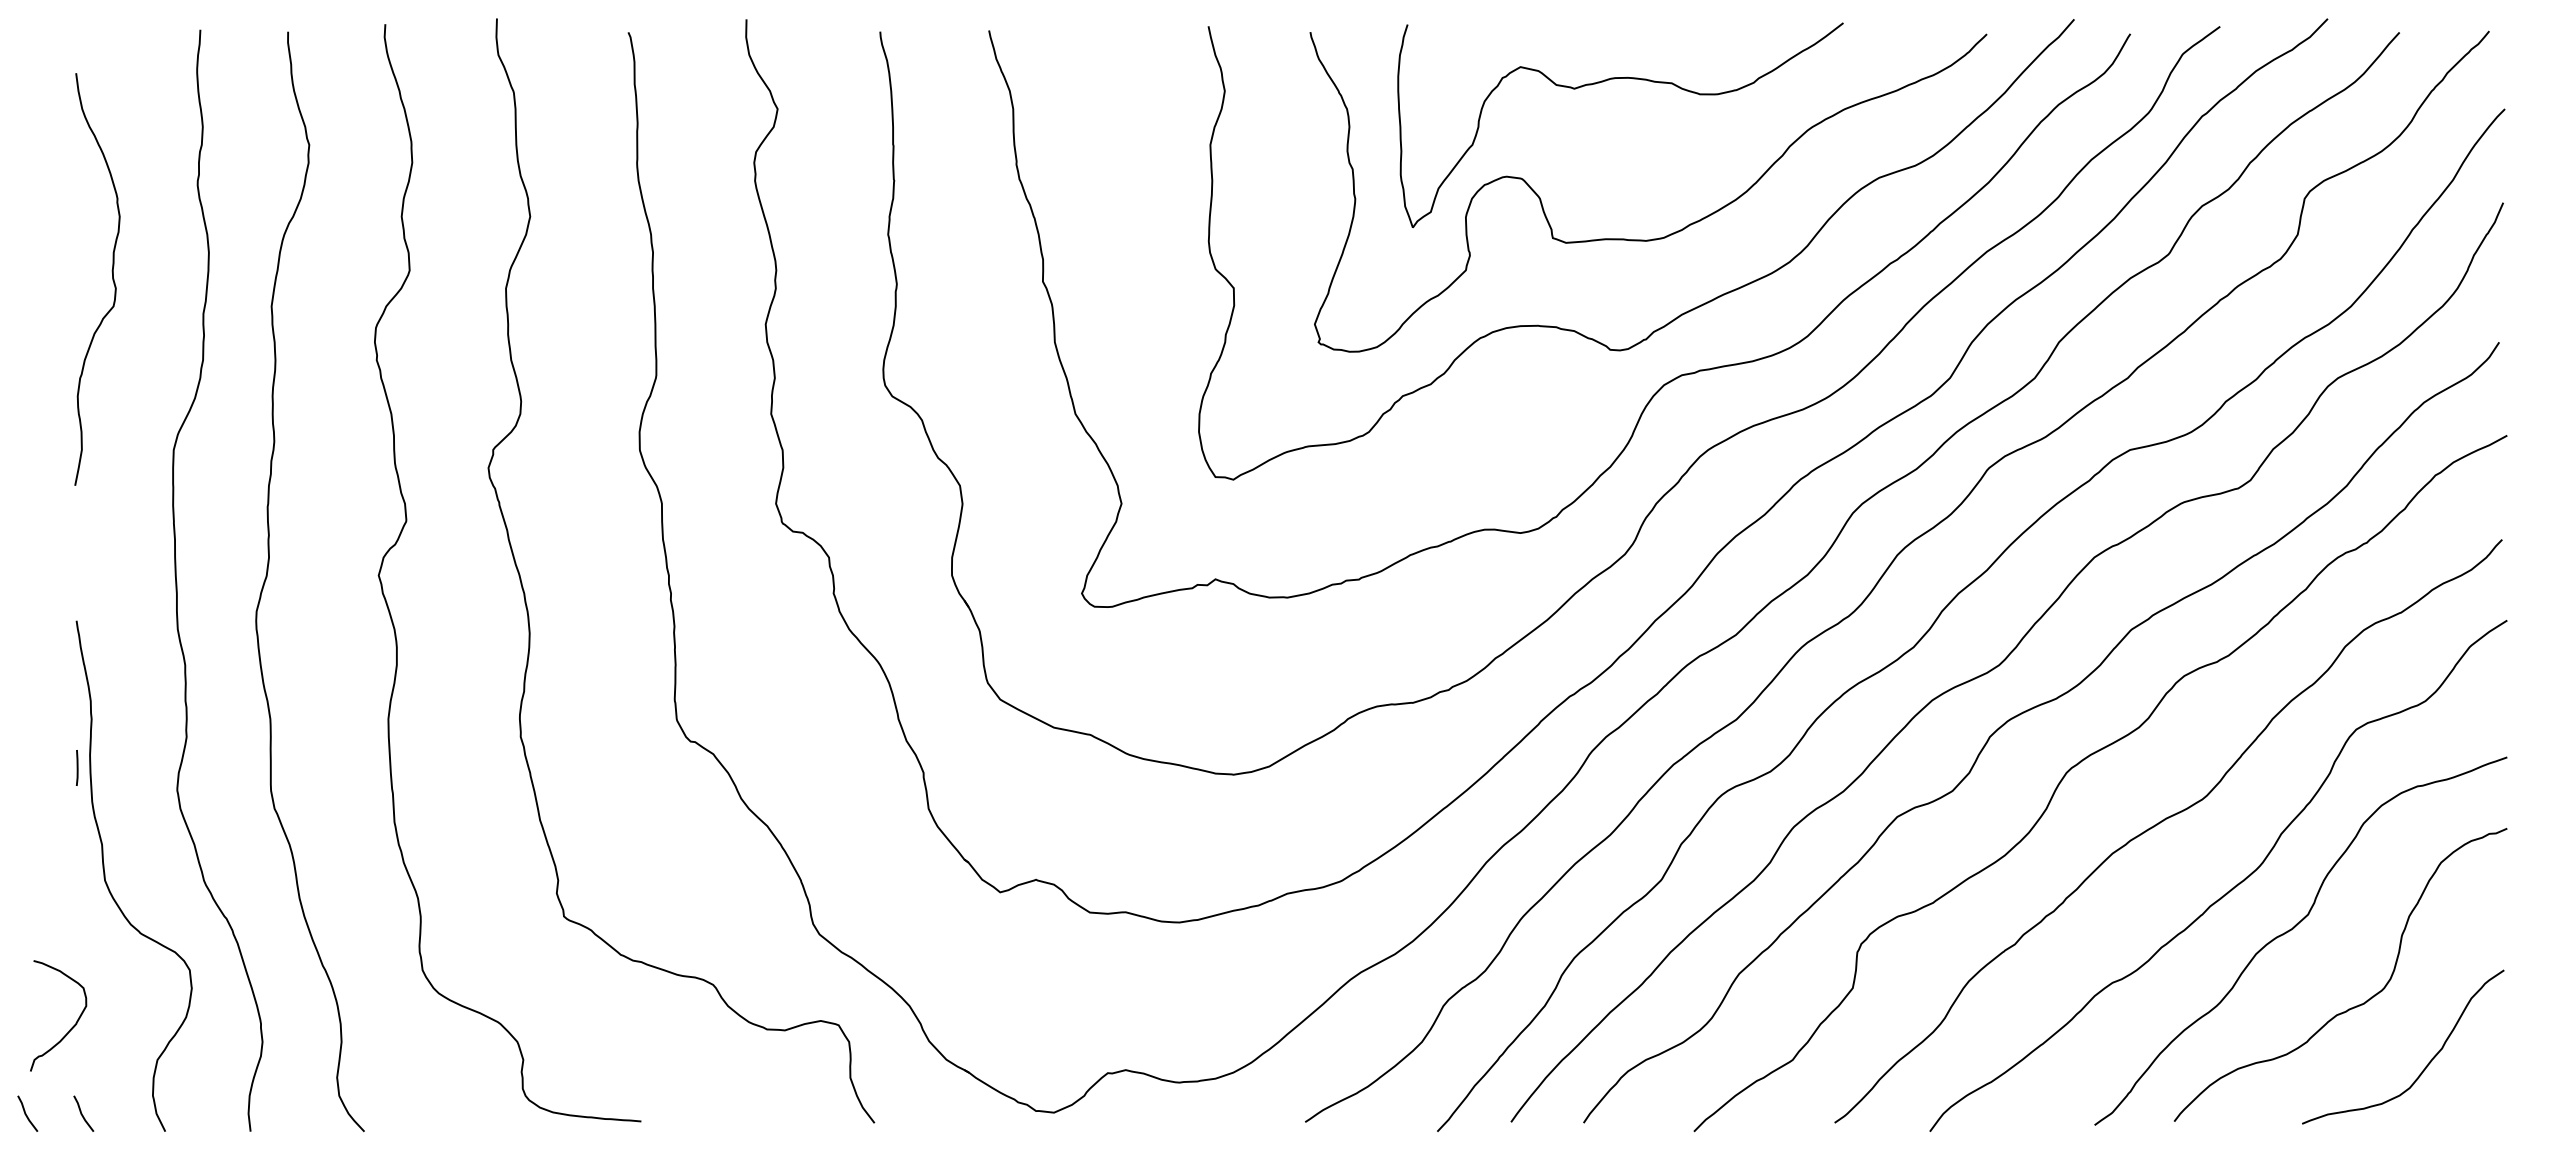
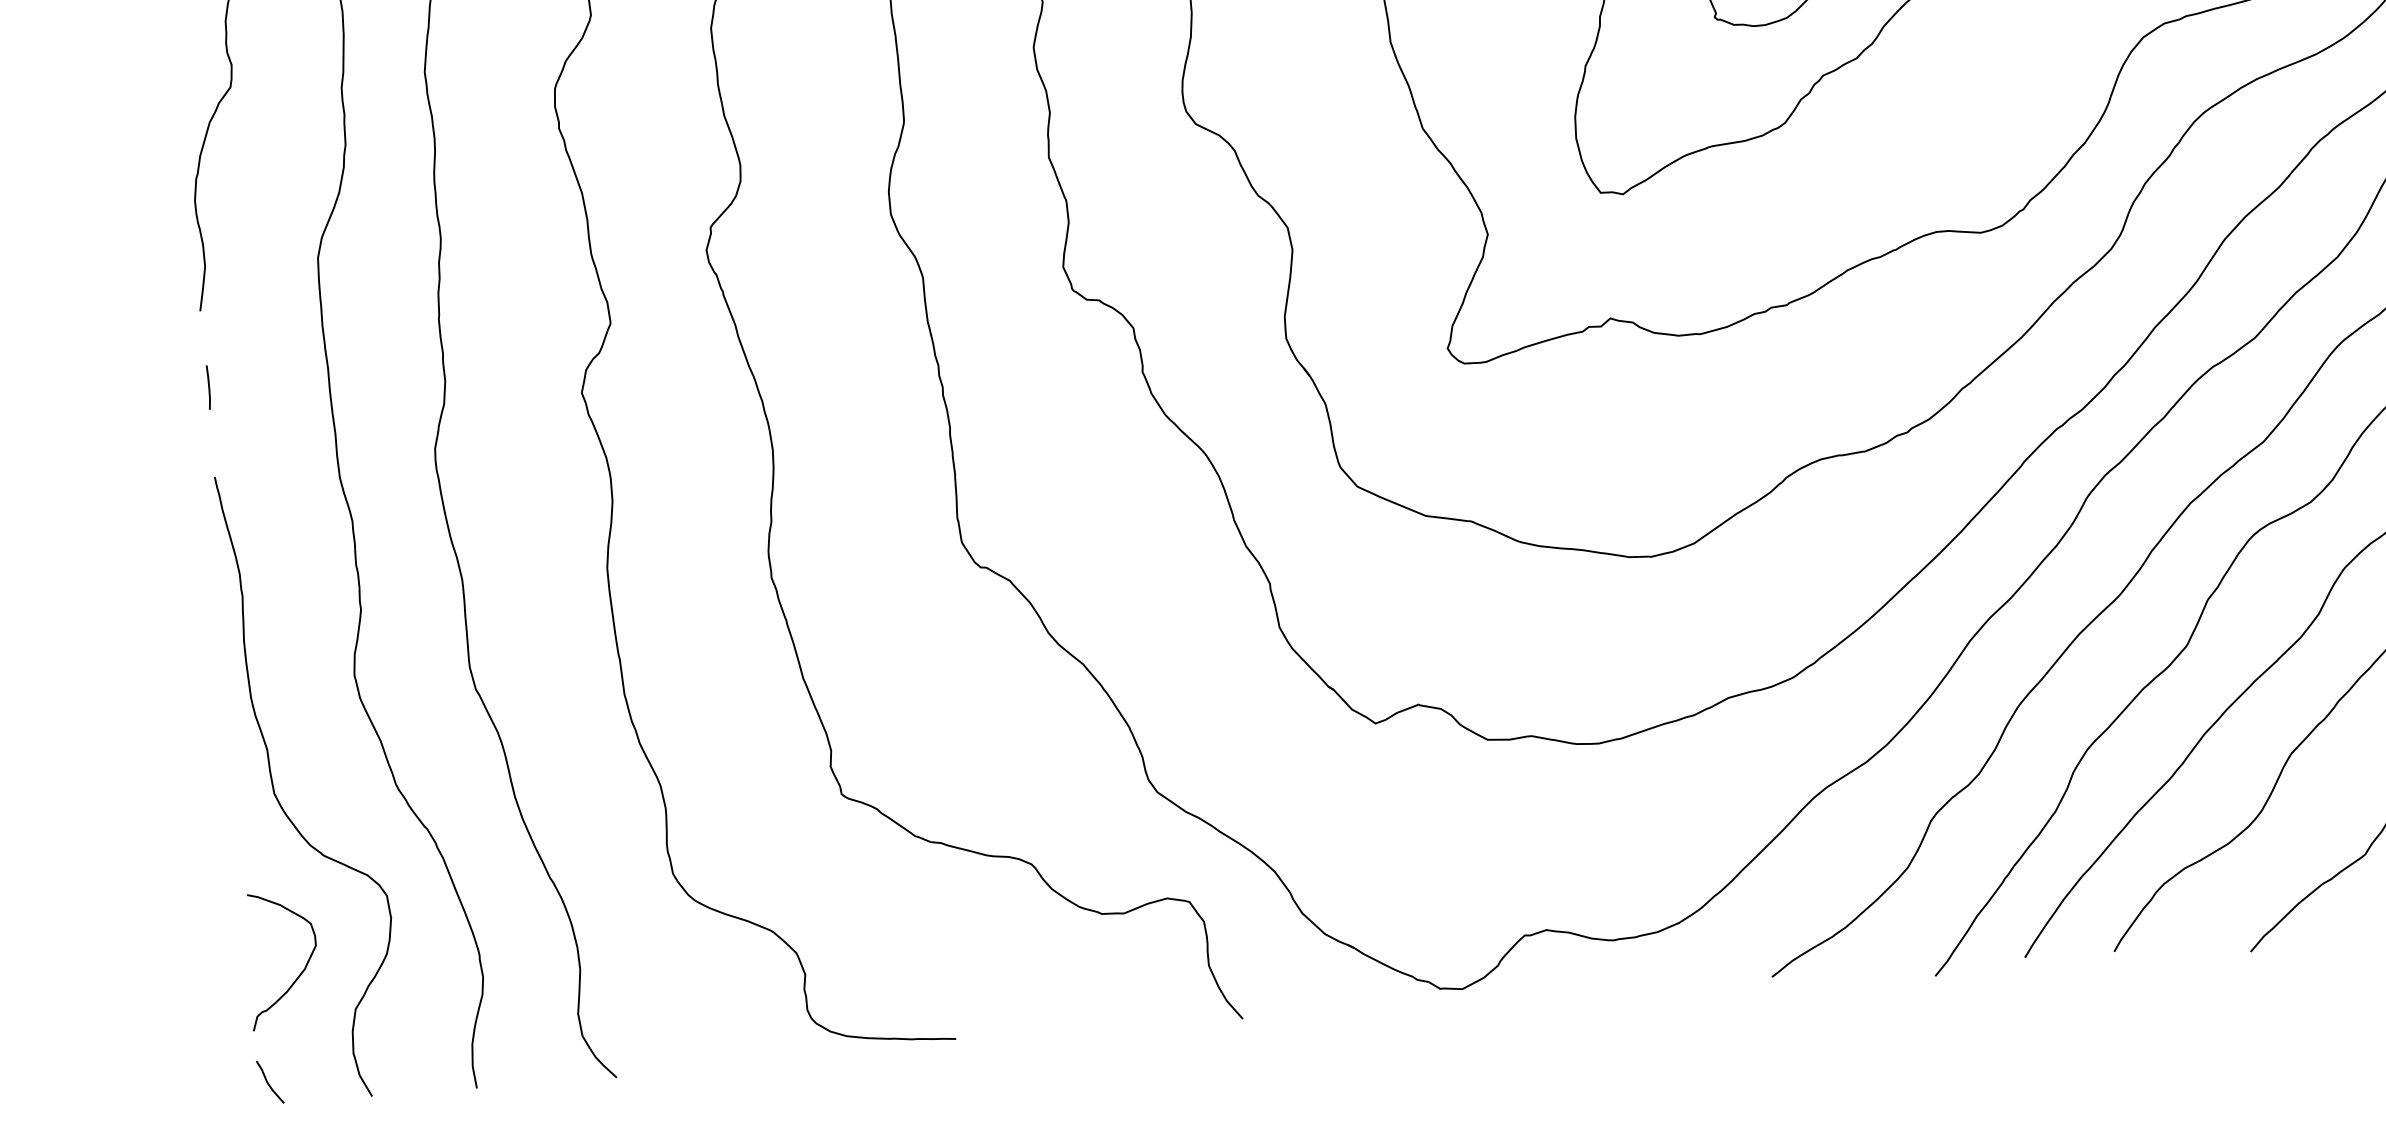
line: (77, 767) -> (208, 386), moved
curve: (71, 1027) -> (299, 973), moved
line: (26, 1113) -> (199, 1087), removed

